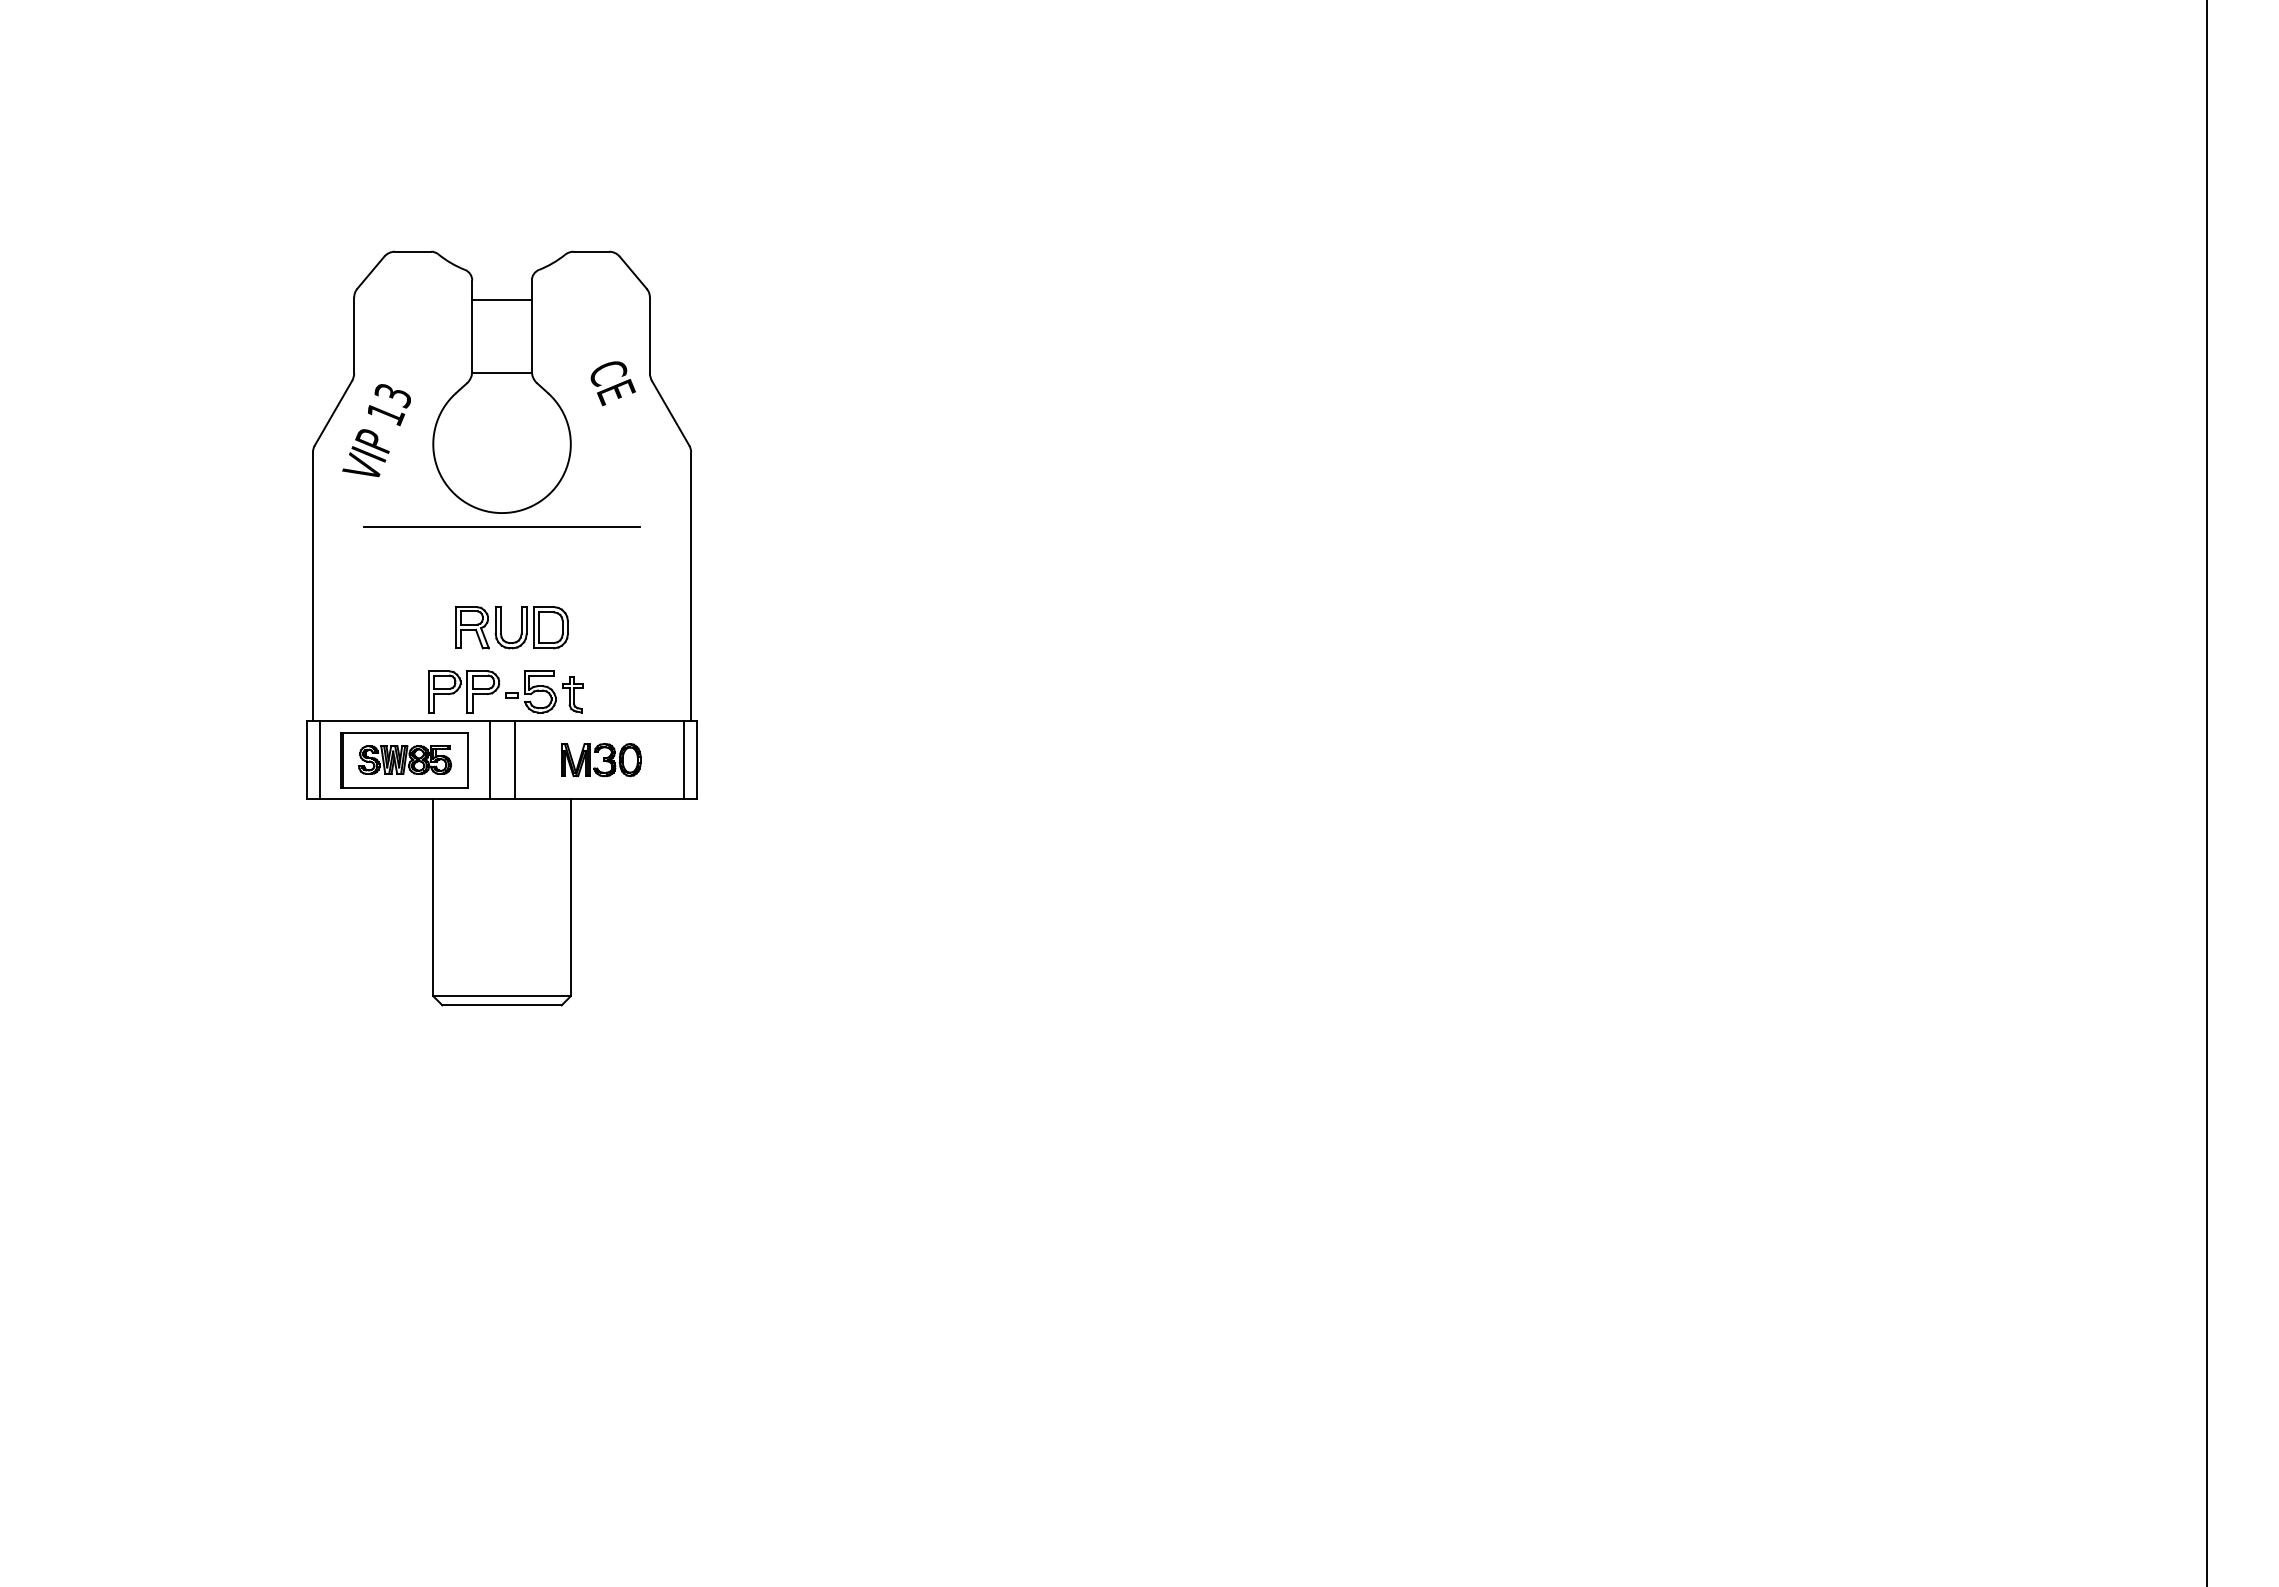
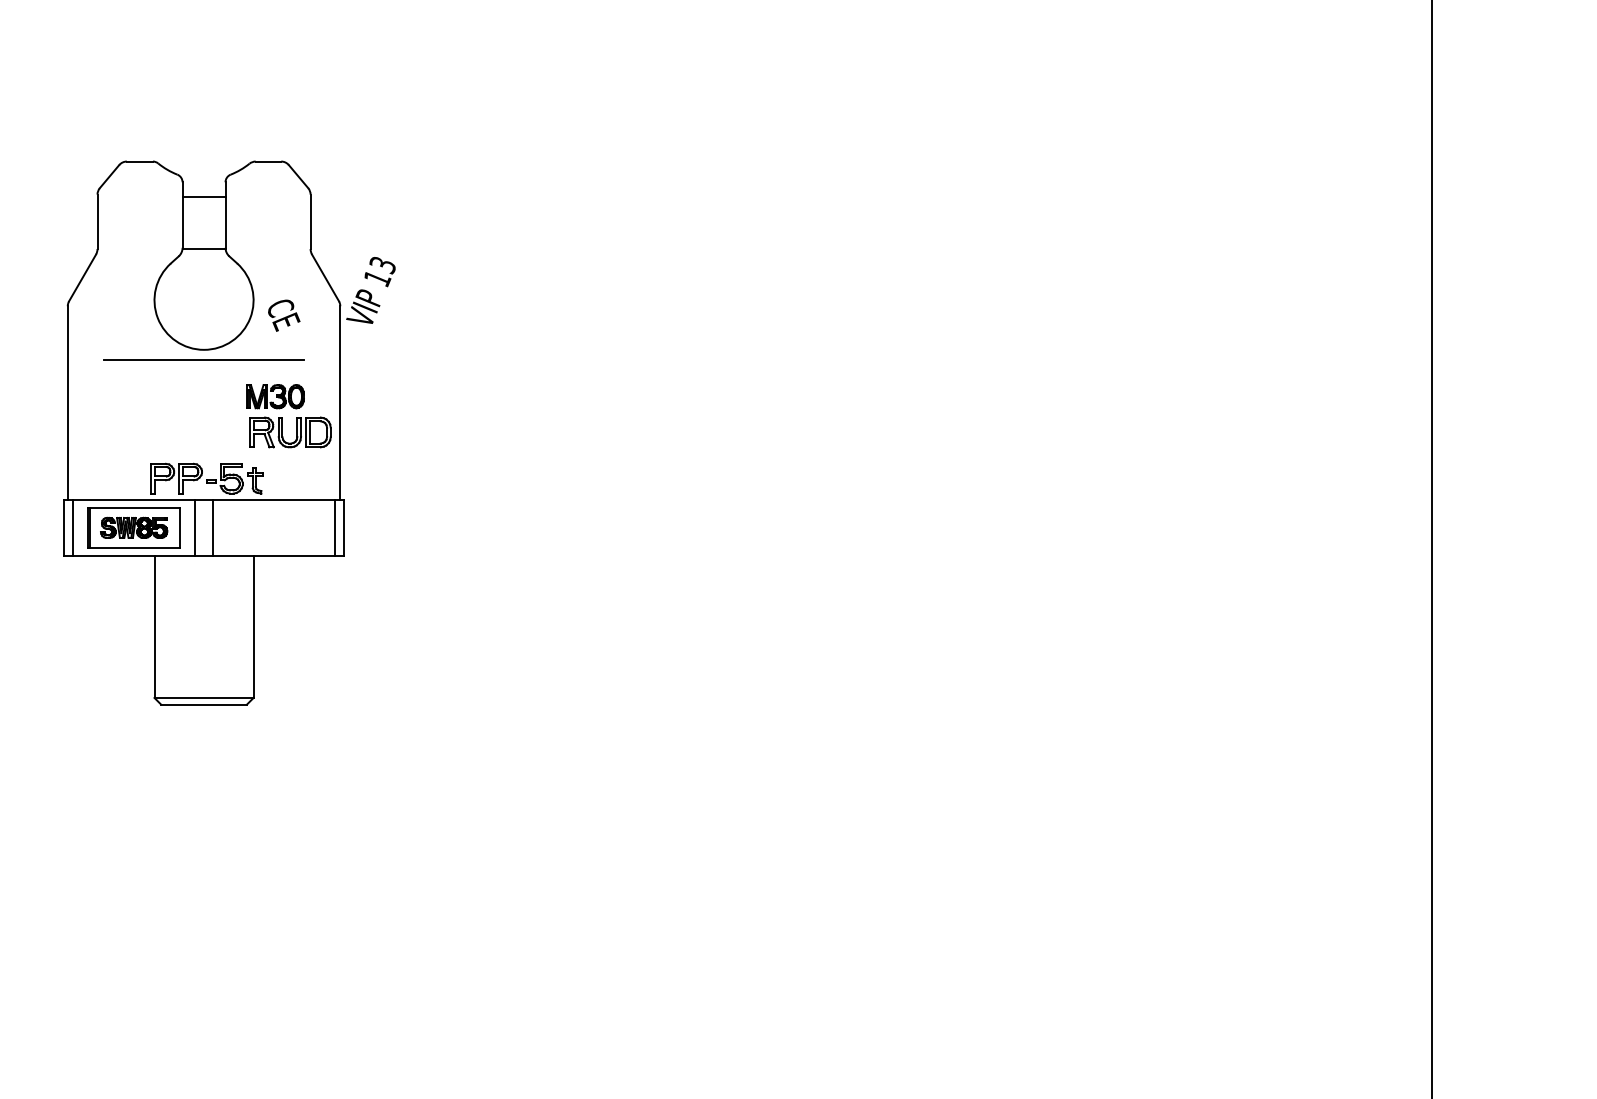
text: (612, 383) -> (283, 315), moved
text: (376, 430) -> (370, 290), moved
part: (501, 627) -> (282, 432), moved
part: (601, 760) -> (275, 396), moved

